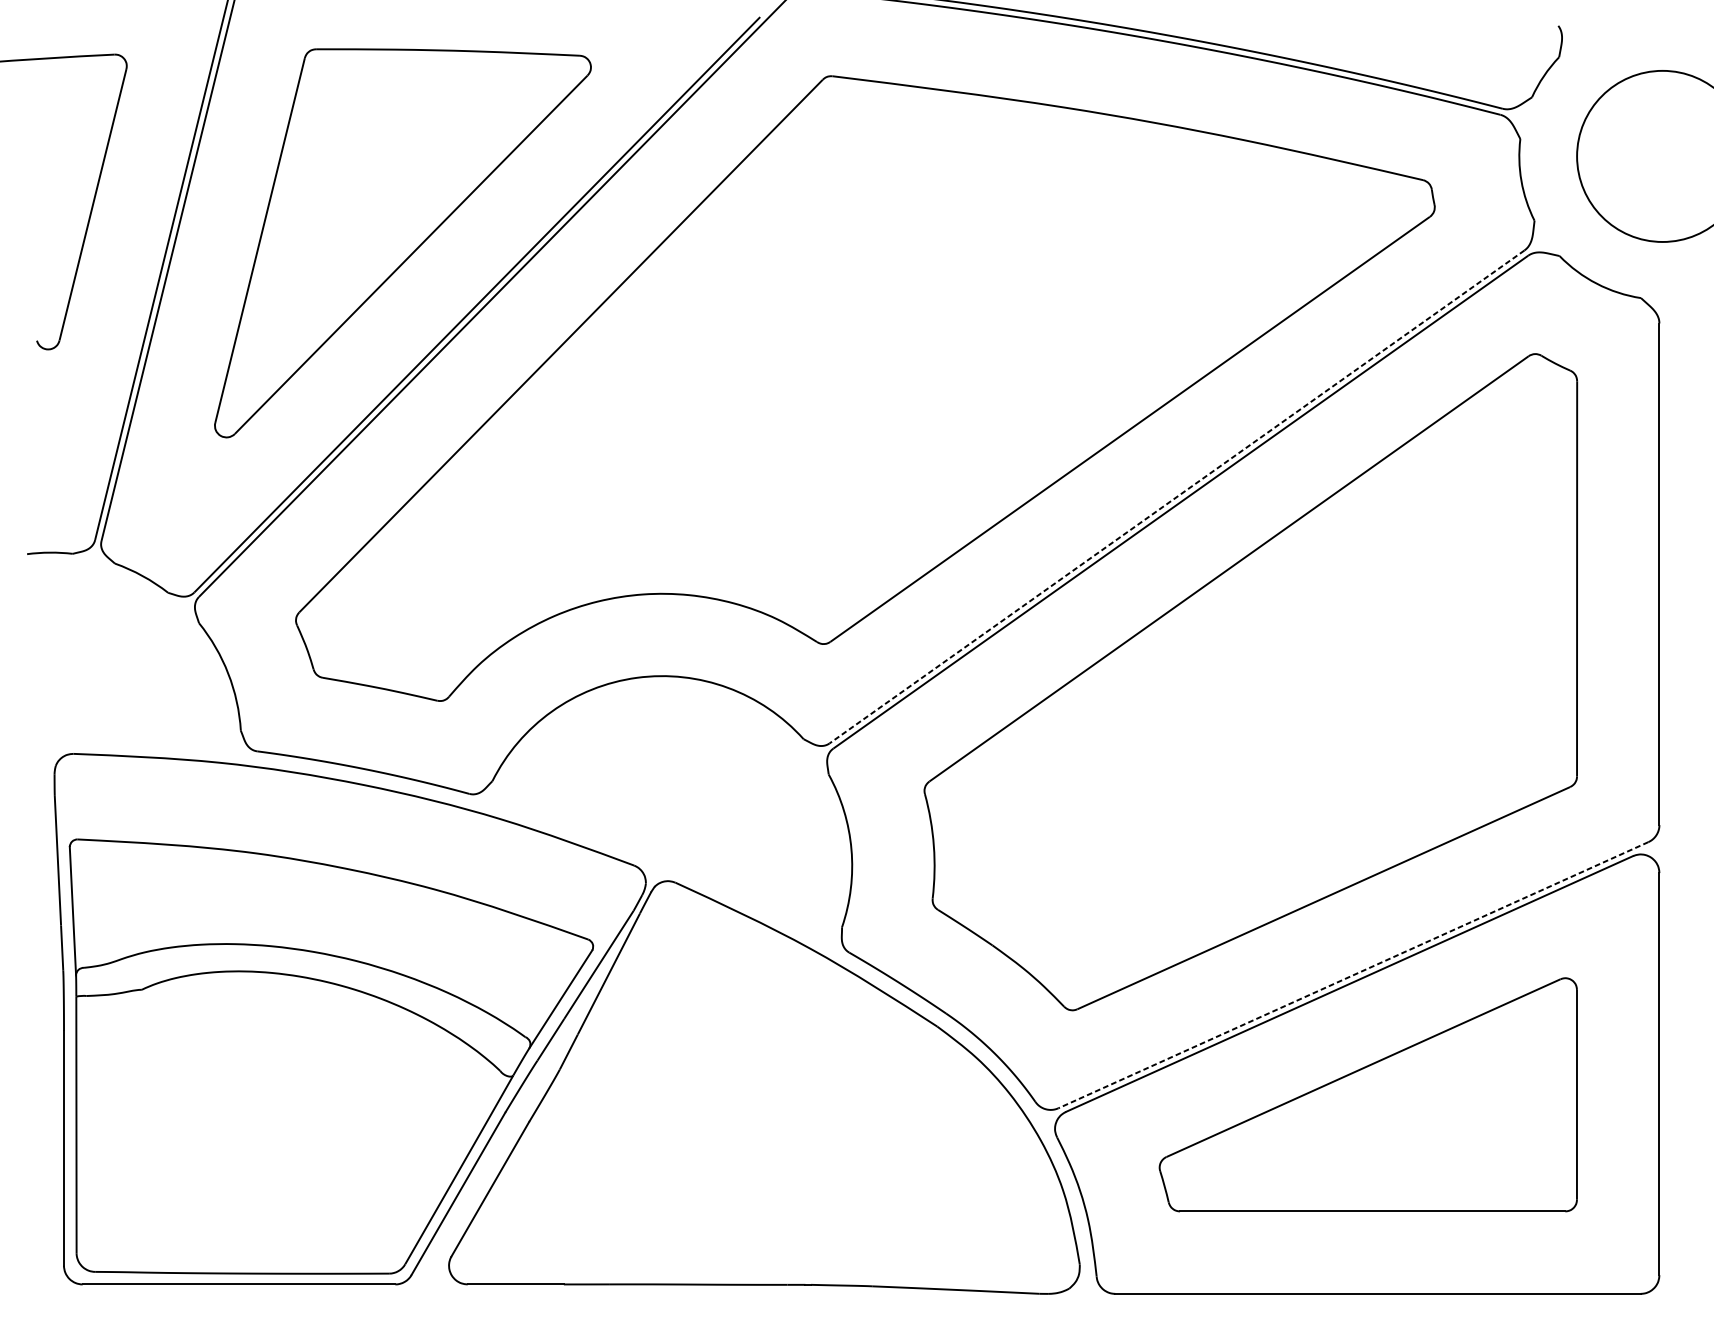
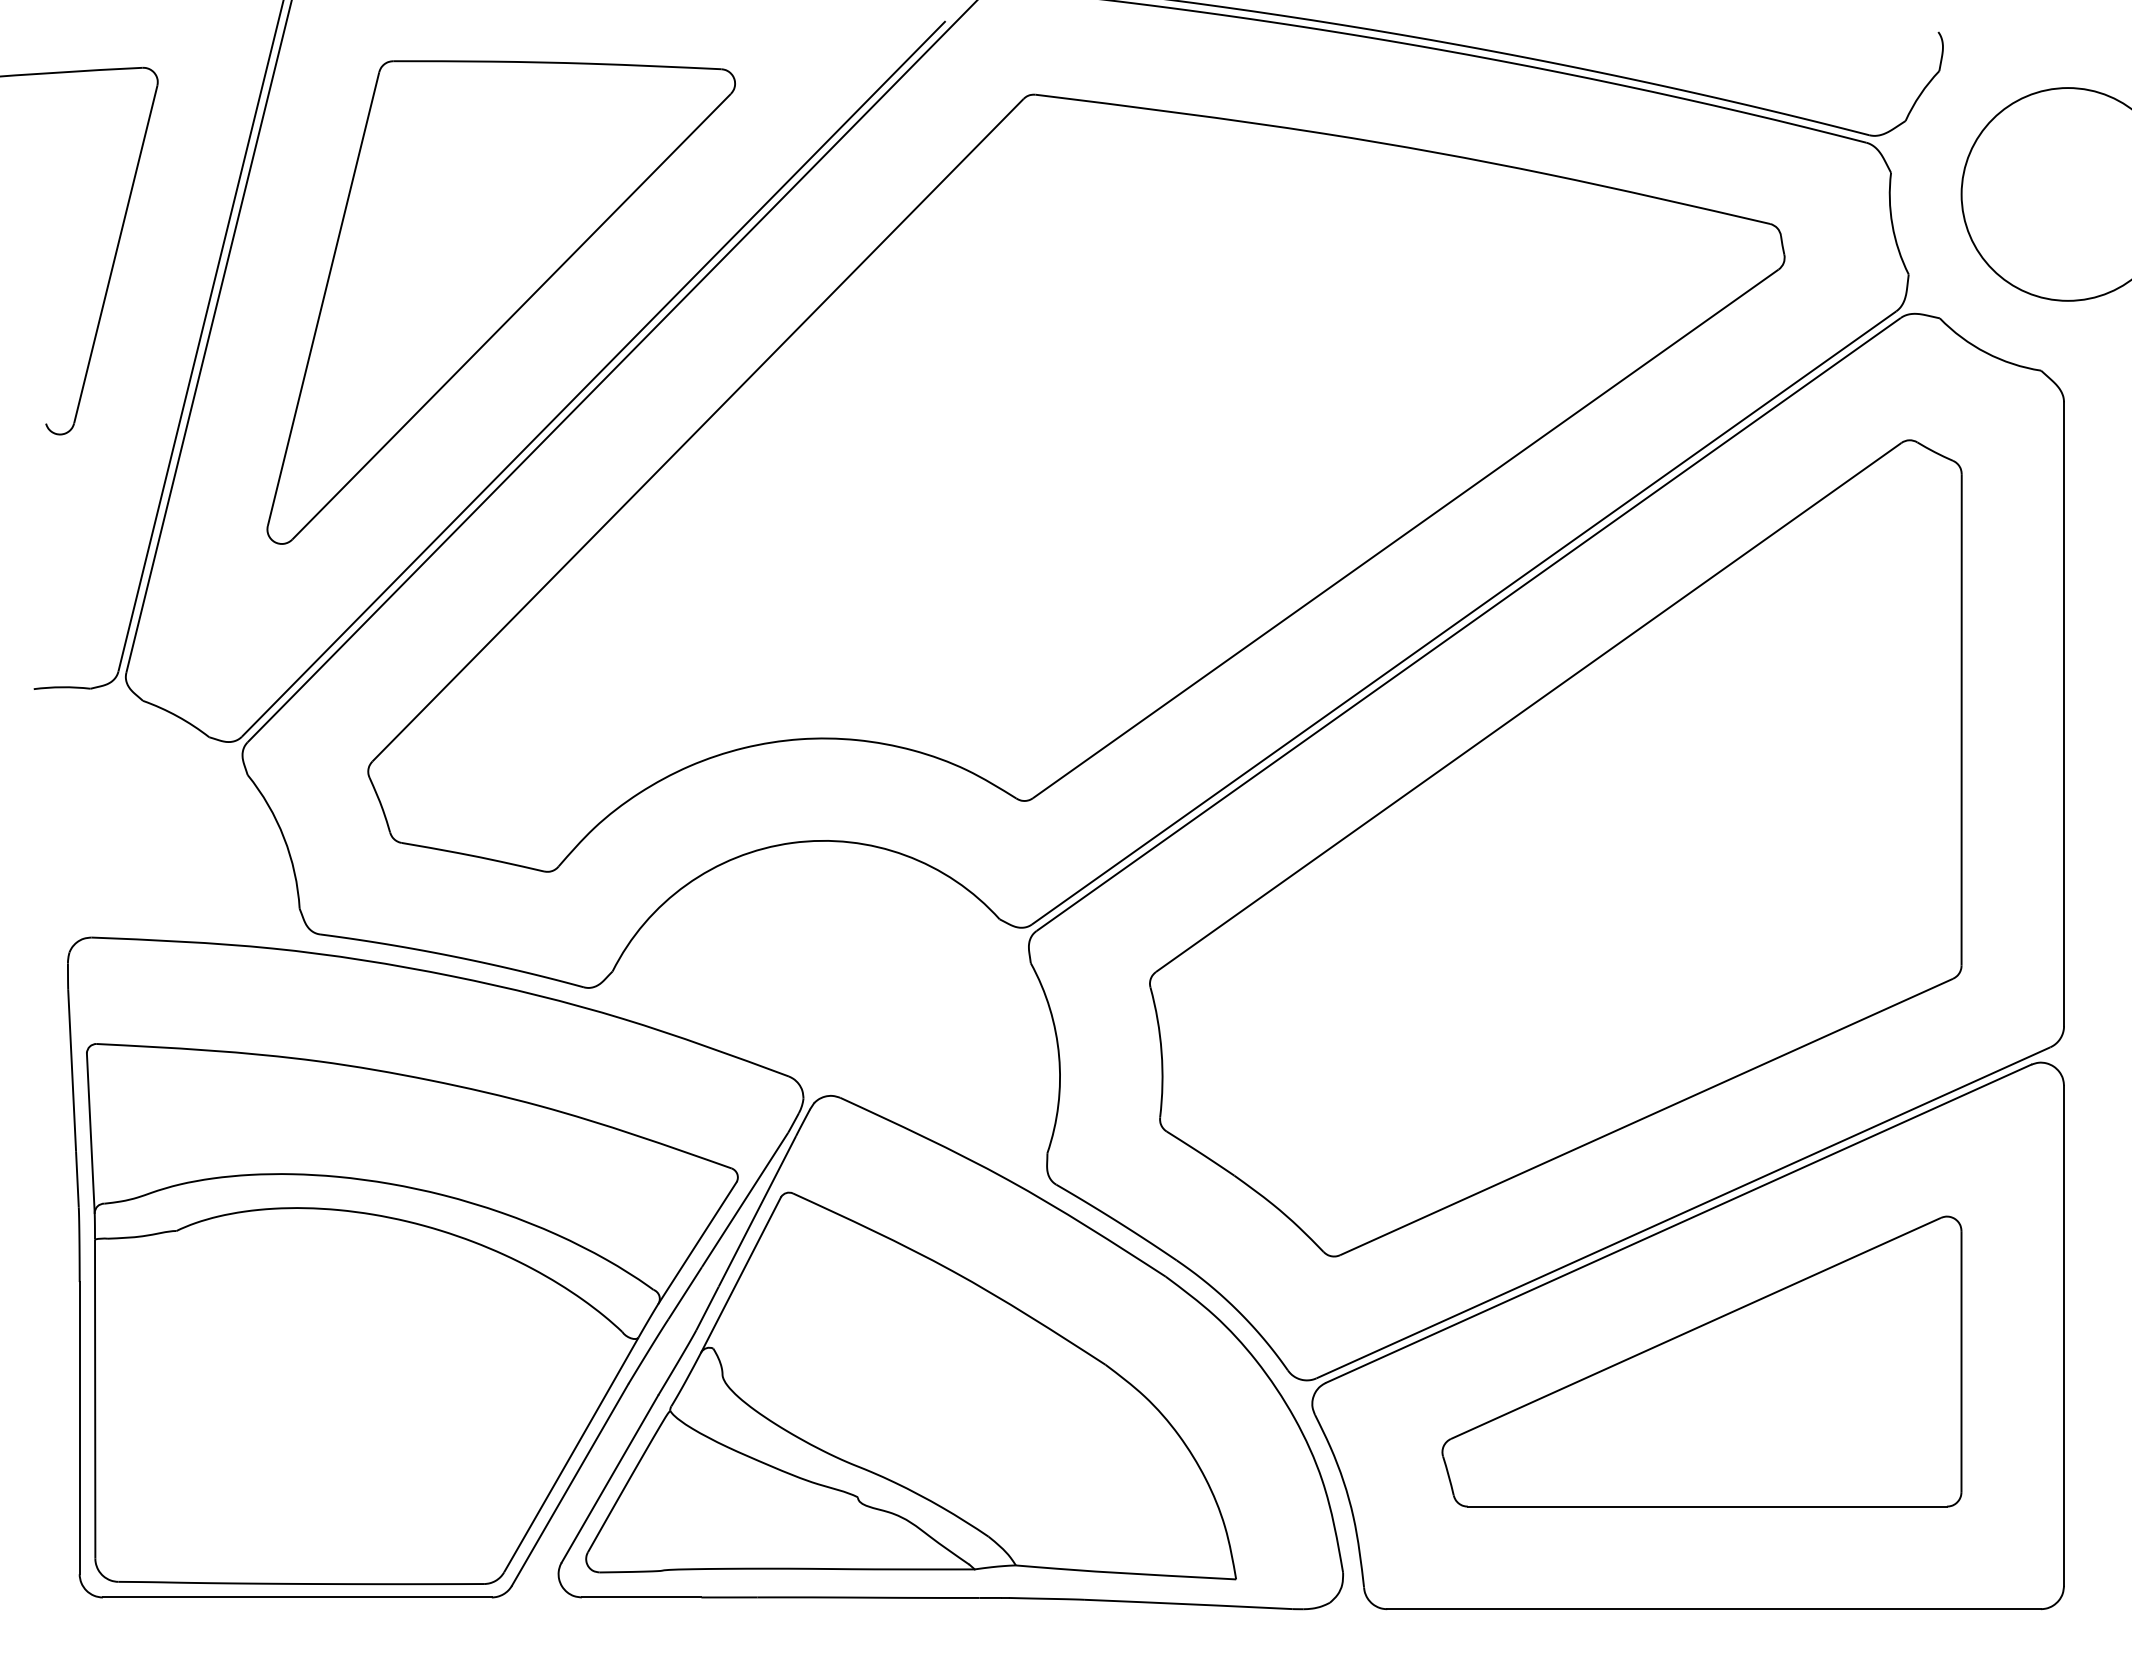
line: (1176, 497) -> (1463, 618), dashed -> solid
line: (1352, 975) -> (1682, 1213), dashed -> solid
part: (731, 1114) -> (910, 1385), added

